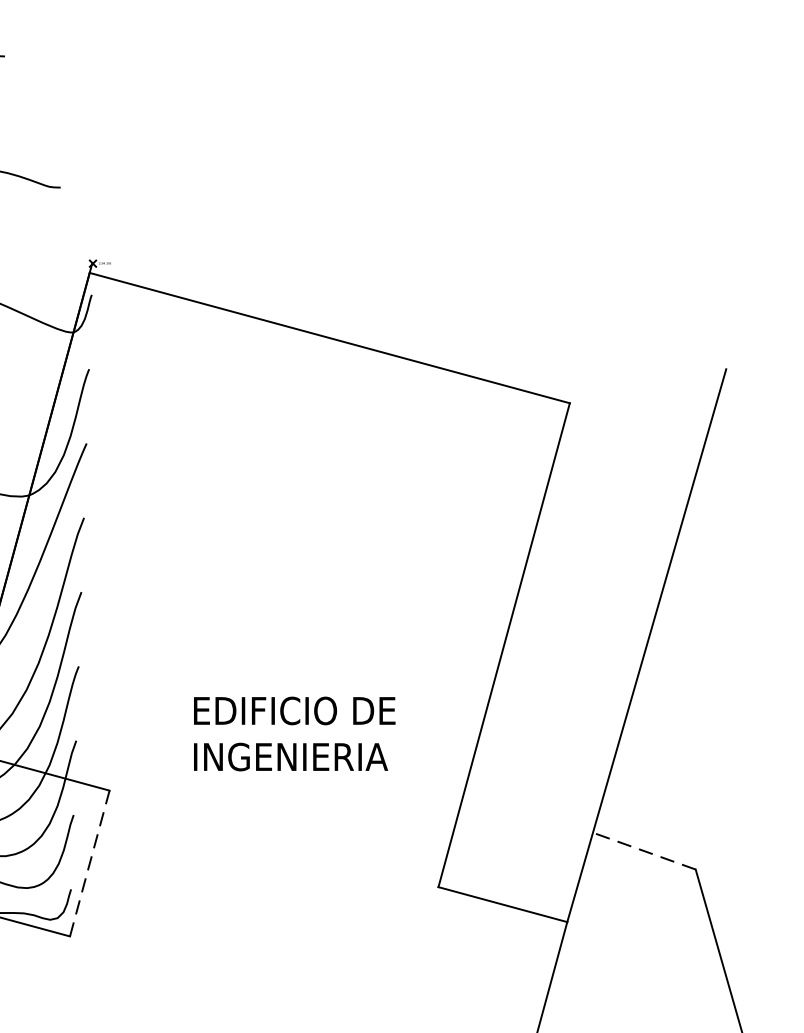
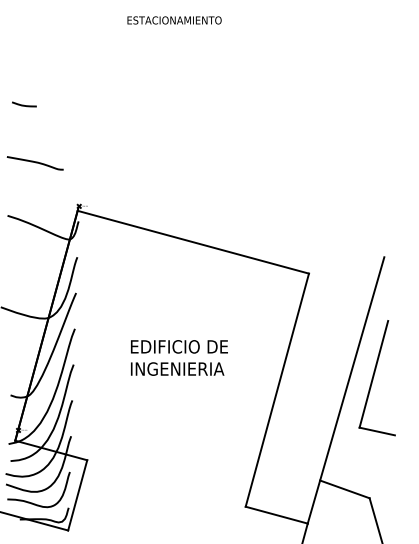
part: (709, 620) -> (376, 378), added
text: (294, 733) -> (179, 357), moved
line: (643, 851) -> (344, 489), dashed -> solid
line: (89, 861) -> (77, 494), dashed -> solid

